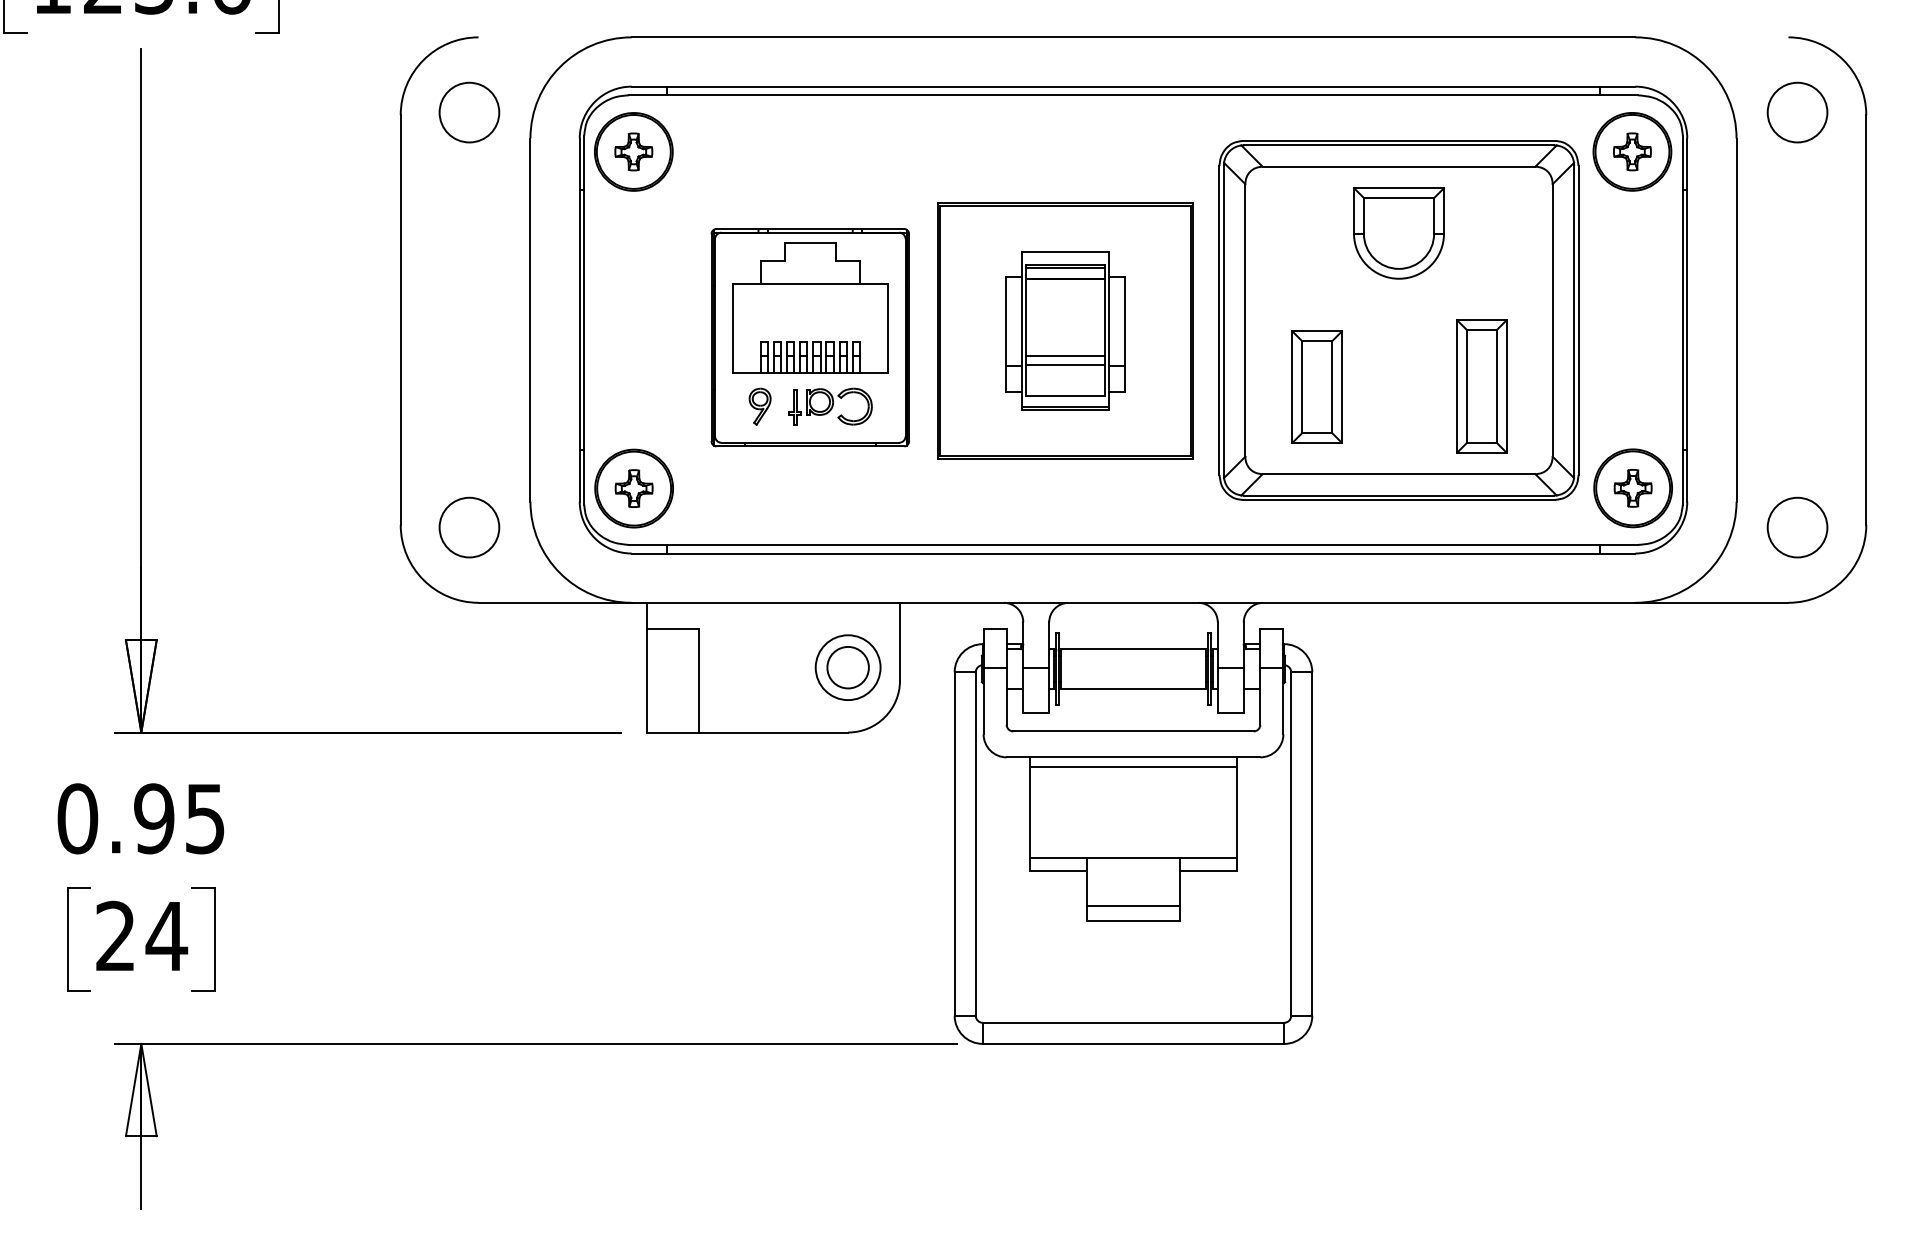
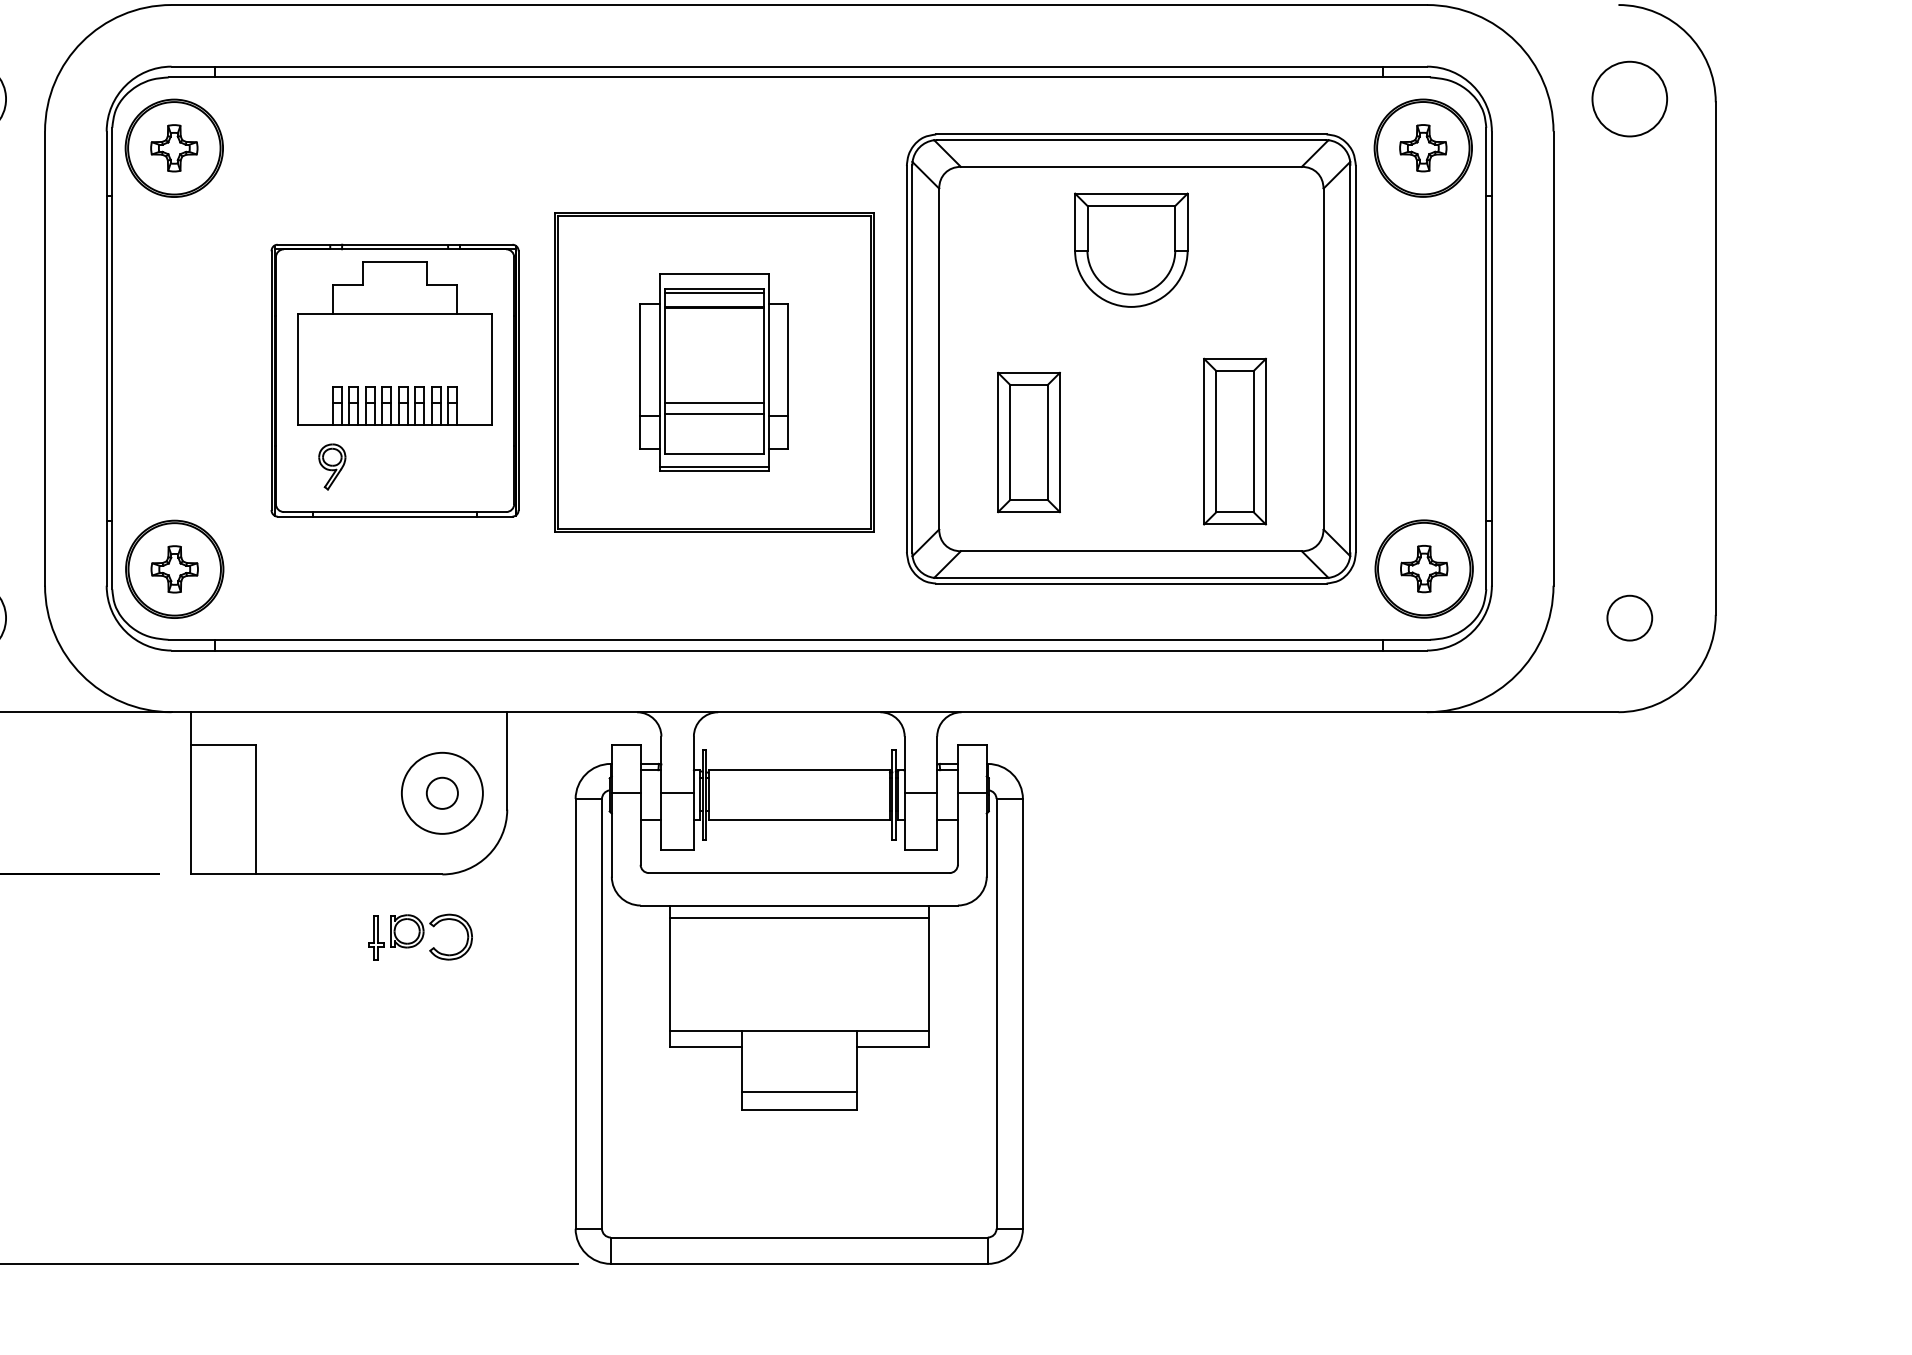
part: (830, 406) -> (420, 936), moved
circle: (1797, 527) -> (1629, 618), size x0.6
circle: (847, 667) -> (441, 793), size x0.6

